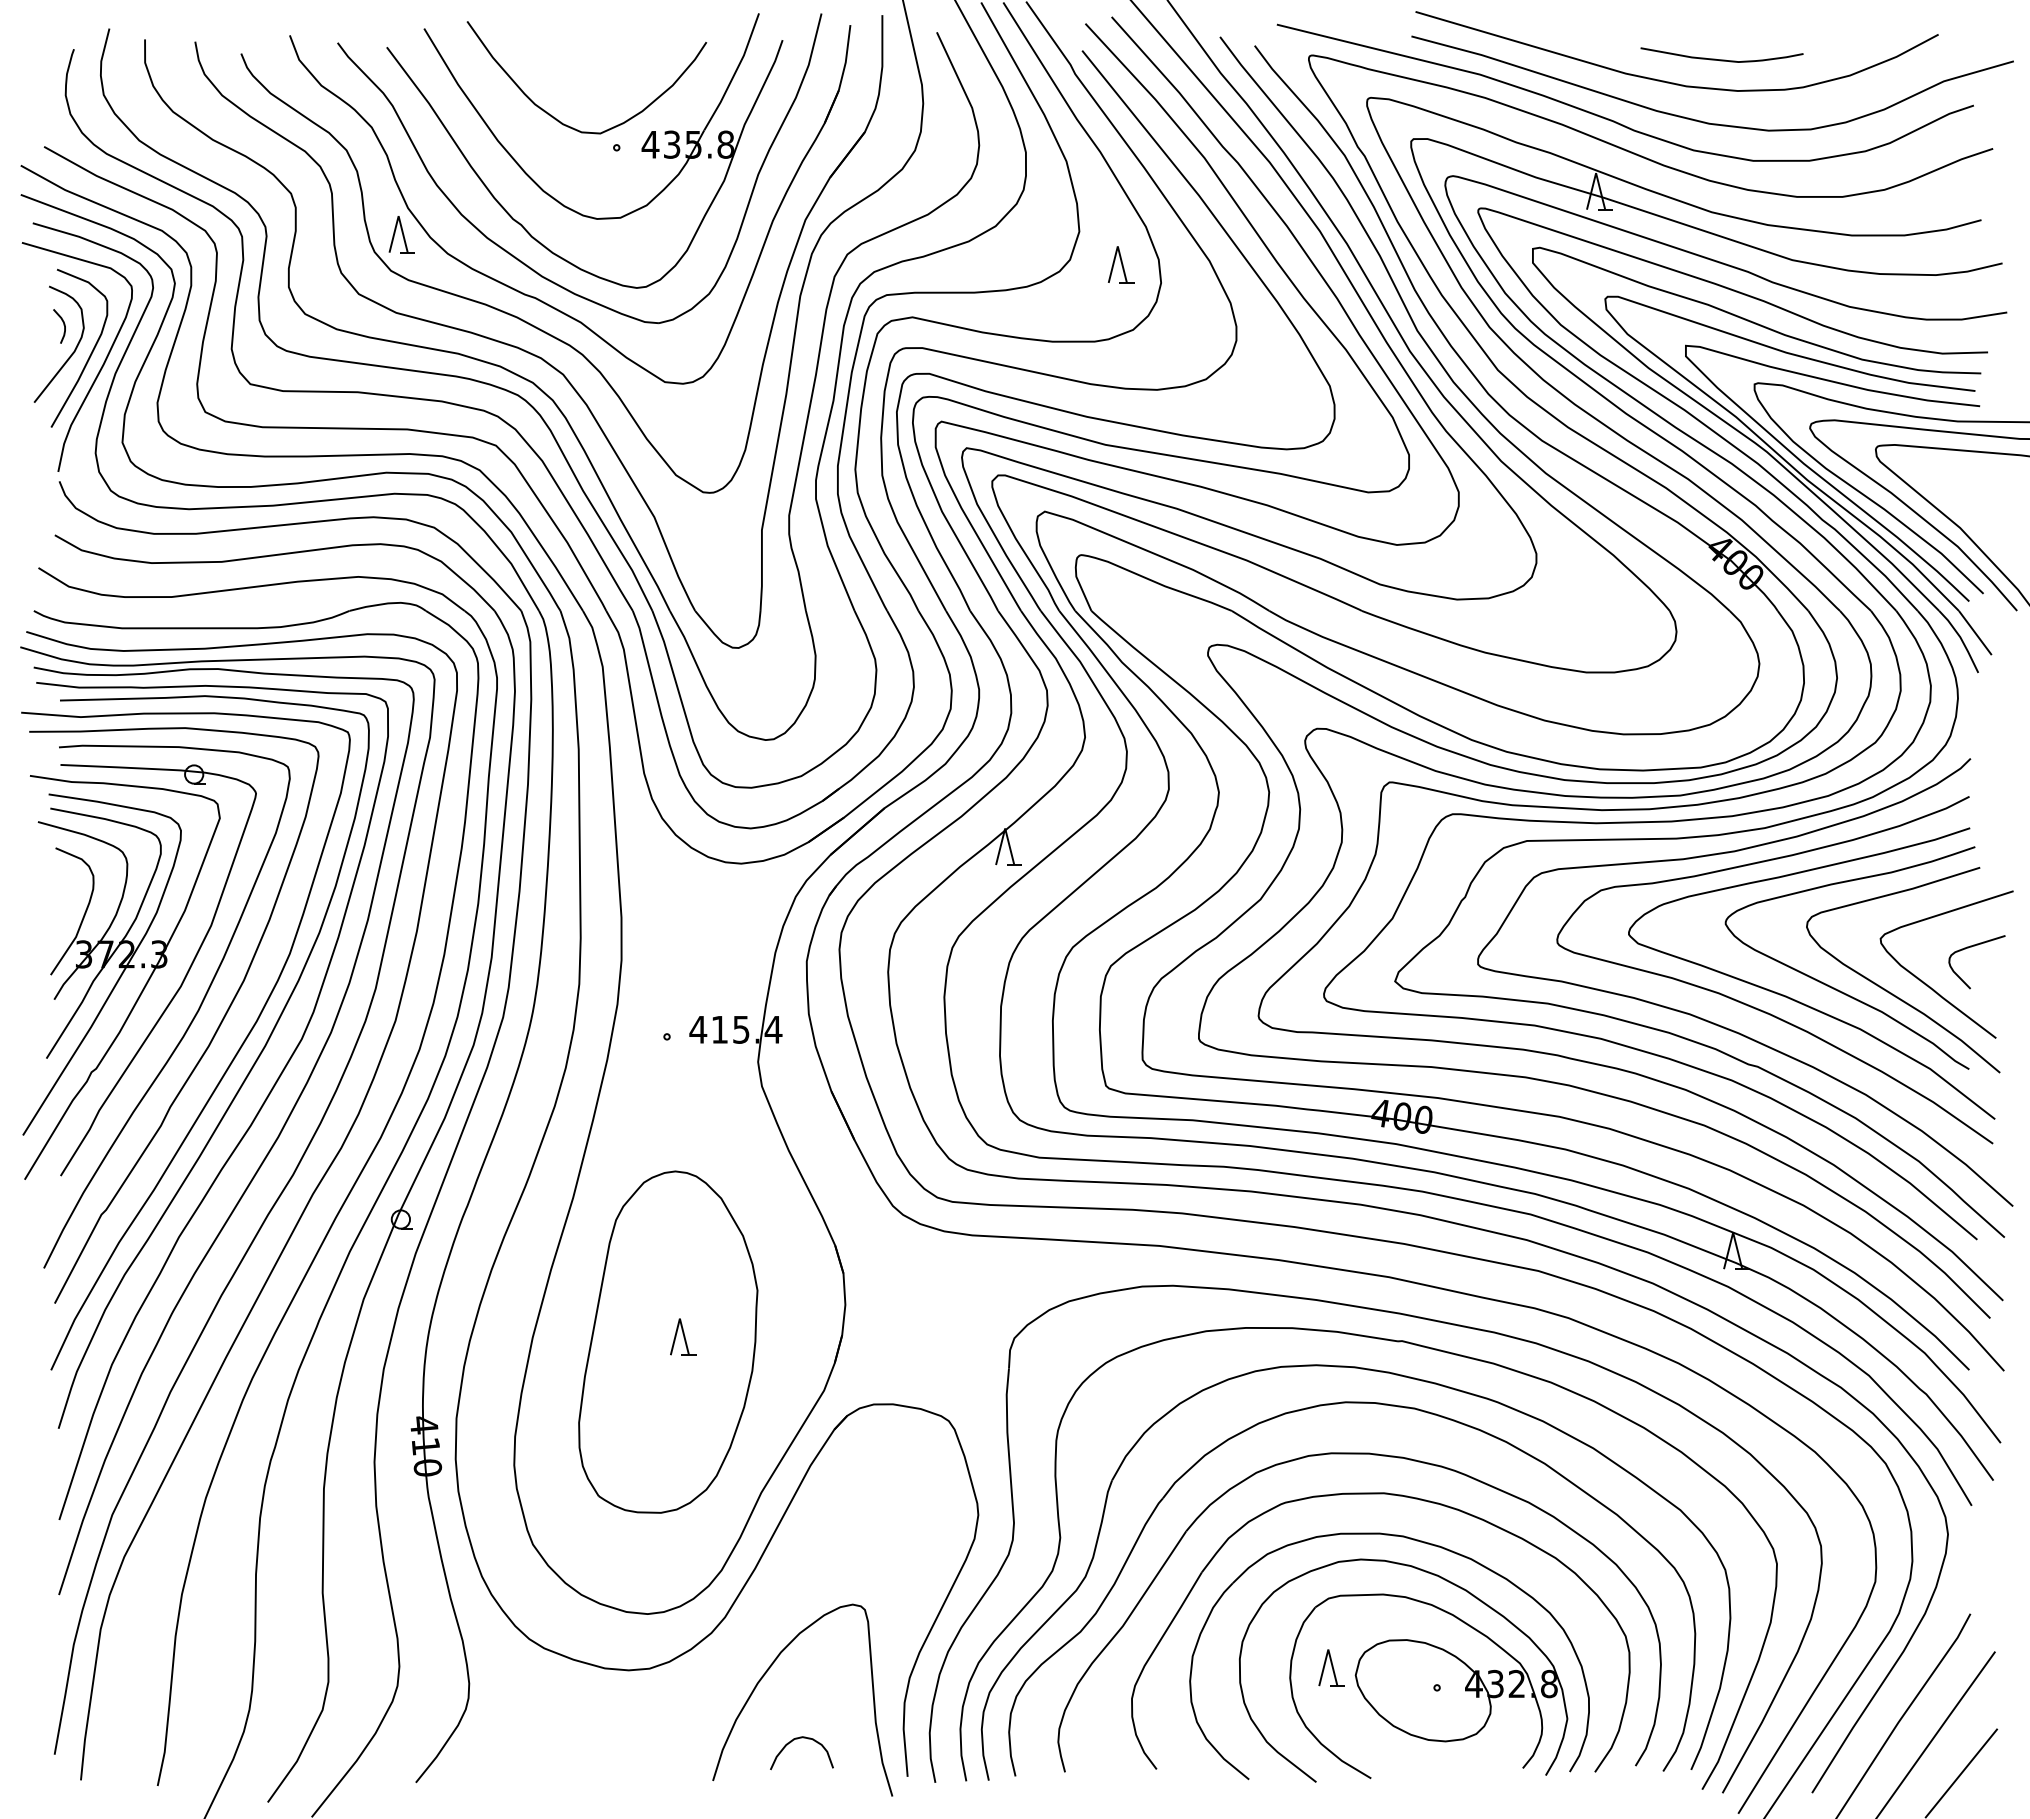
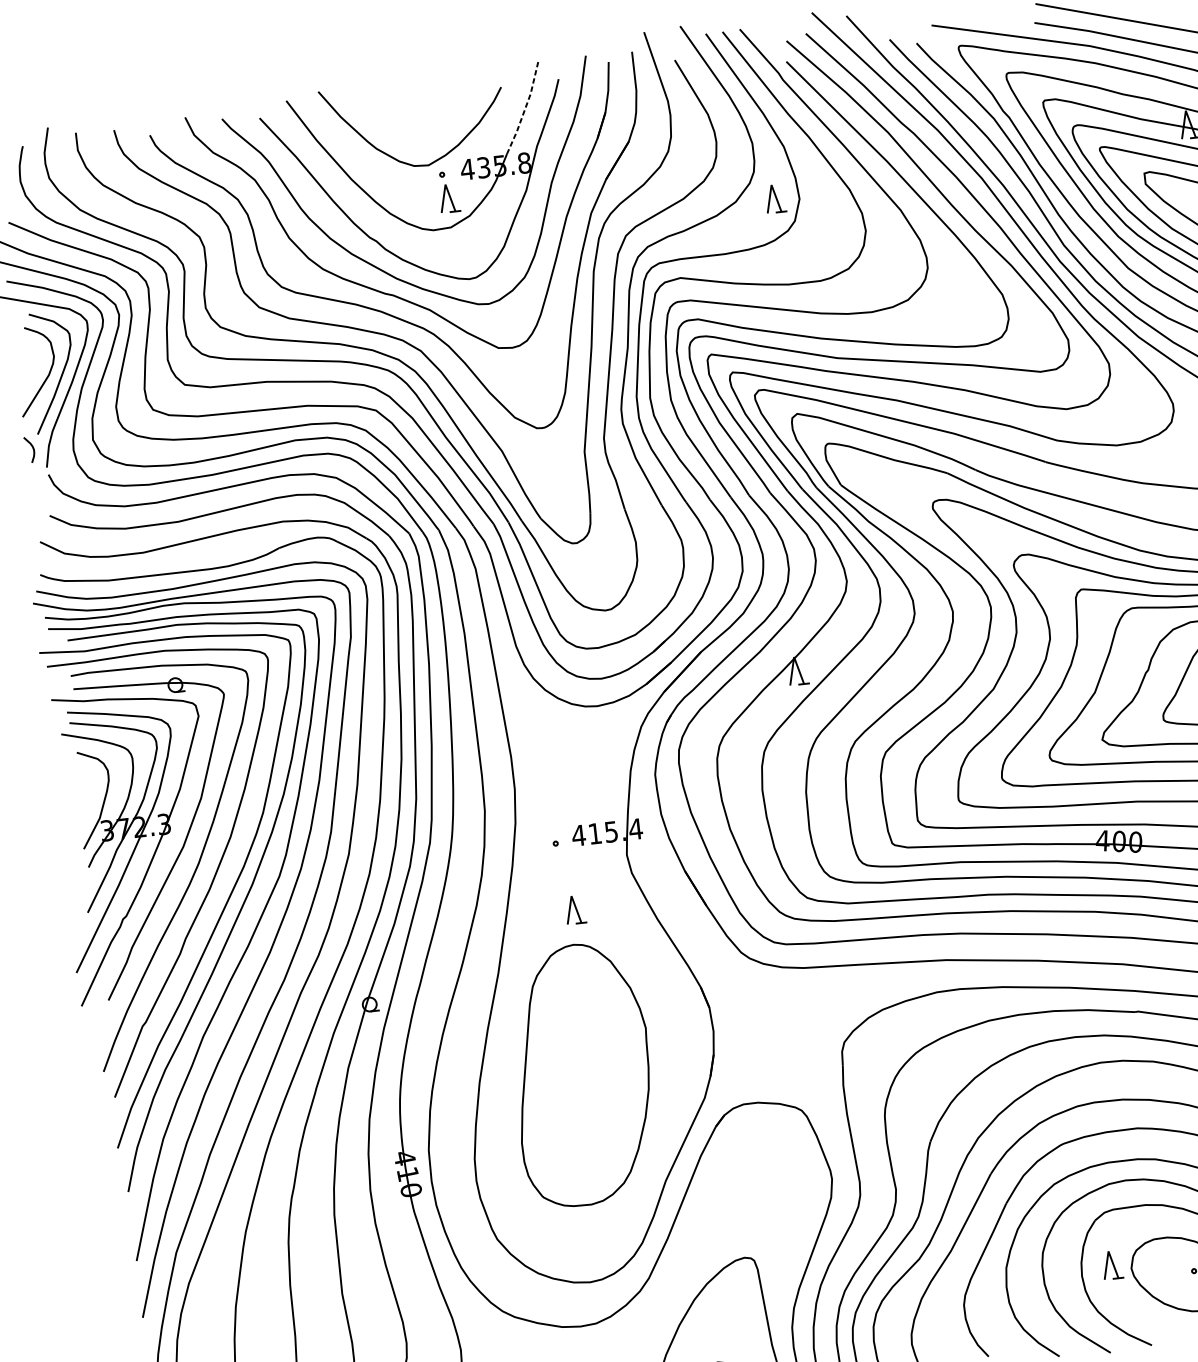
line: (735, 73) -> (525, 108), solid -> dashed
part: (401, 234) -> (449, 198), moved
part: (1121, 264) -> (775, 198), moved
curve: (63, 325) -> (32, 448), moved
part: (683, 1336) -> (575, 909), moved

